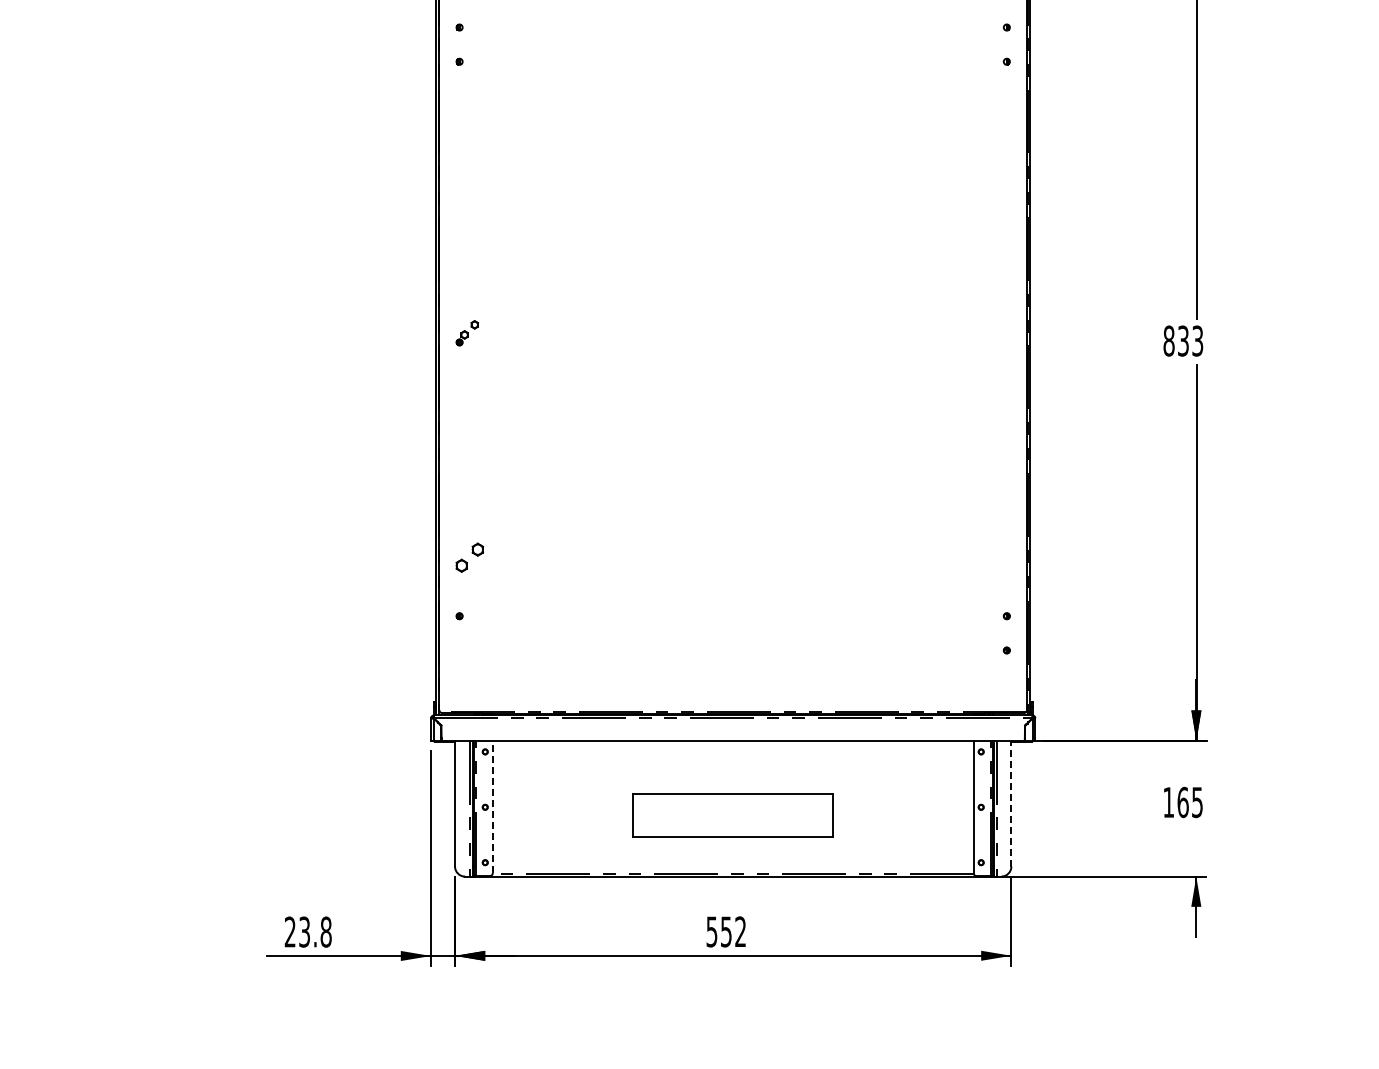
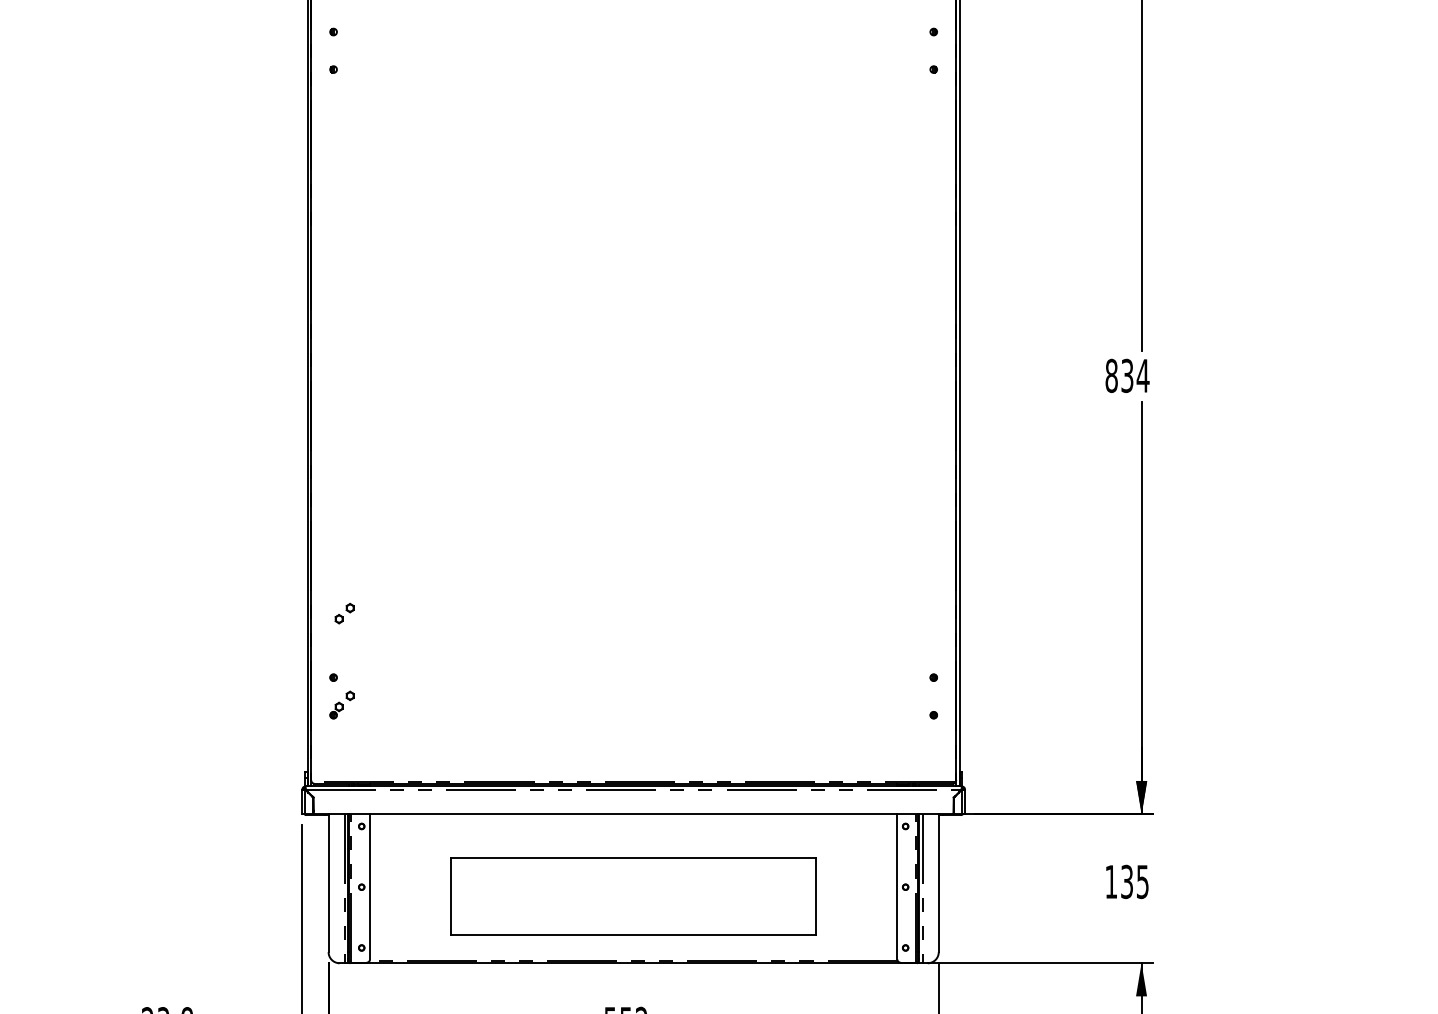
part: (466, 333) -> (341, 705), moved
text: (1197, 340) -> (1142, 375), 833 -> 834
part: (469, 557) -> (344, 613), size x0.62
text: (1182, 802) -> (1126, 881), 165 -> 135
line: (1011, 803) -> (938, 883), dashed -> solid
line: (492, 806) -> (369, 886), dashed -> solid
part: (732, 815) -> (632, 896), size x1.67

